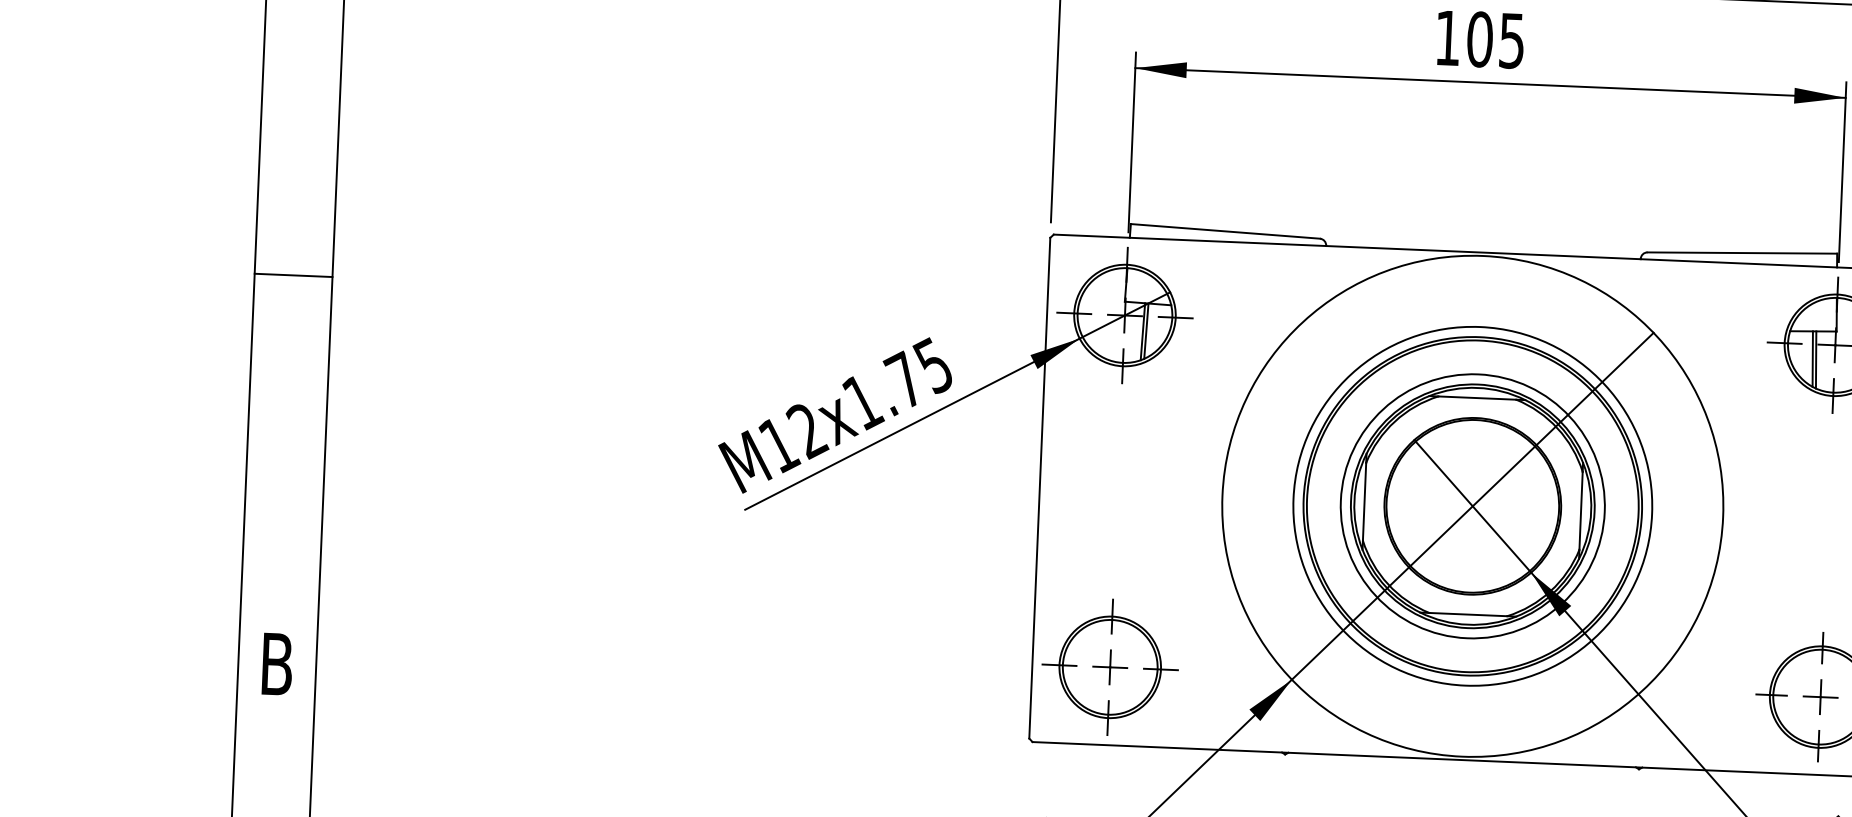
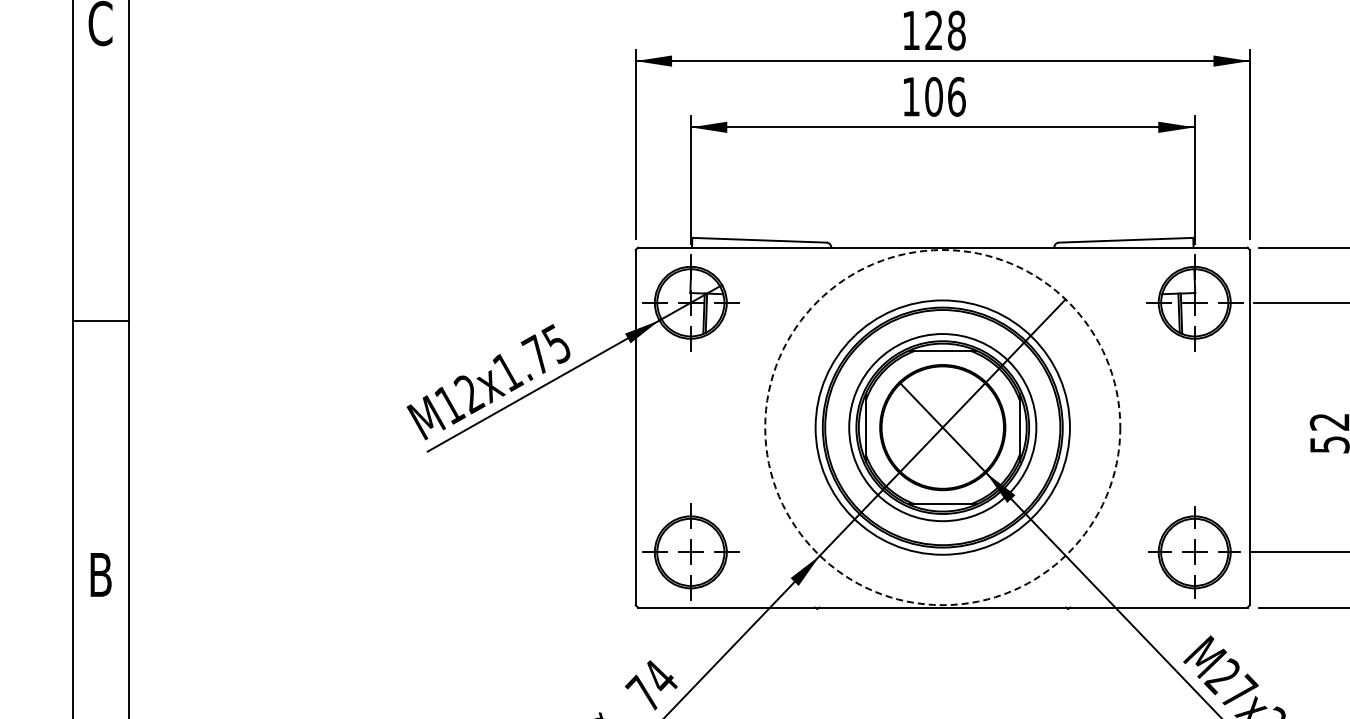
text: (1511, 40) -> (956, 96), 105 -> 106
line: (292, 275) -> (100, 321), moved
circle: (1472, 506) -> (942, 427), solid -> dashed

